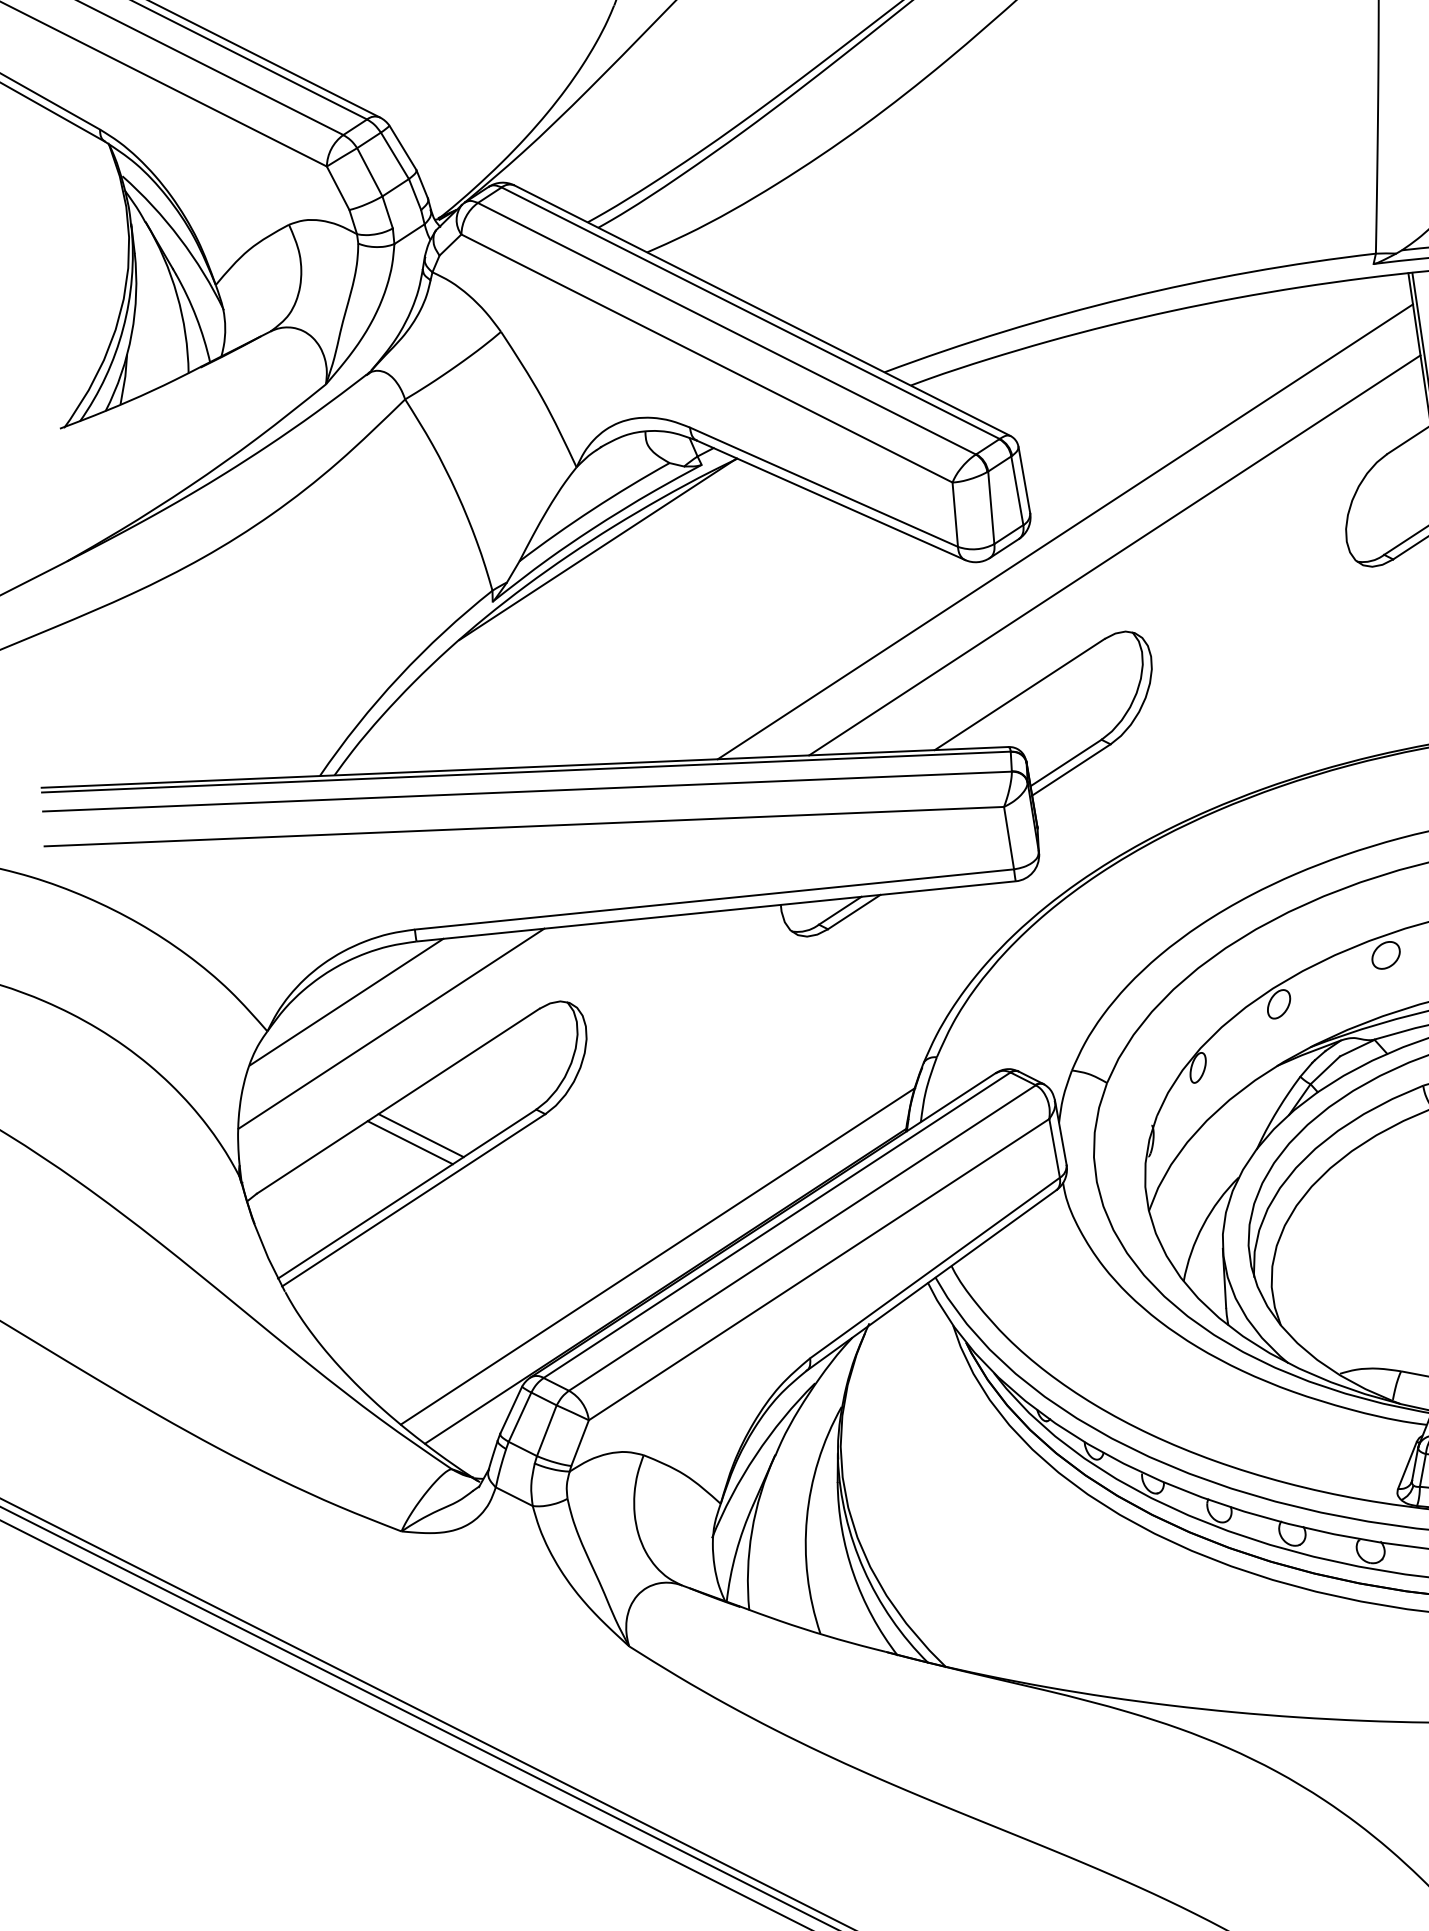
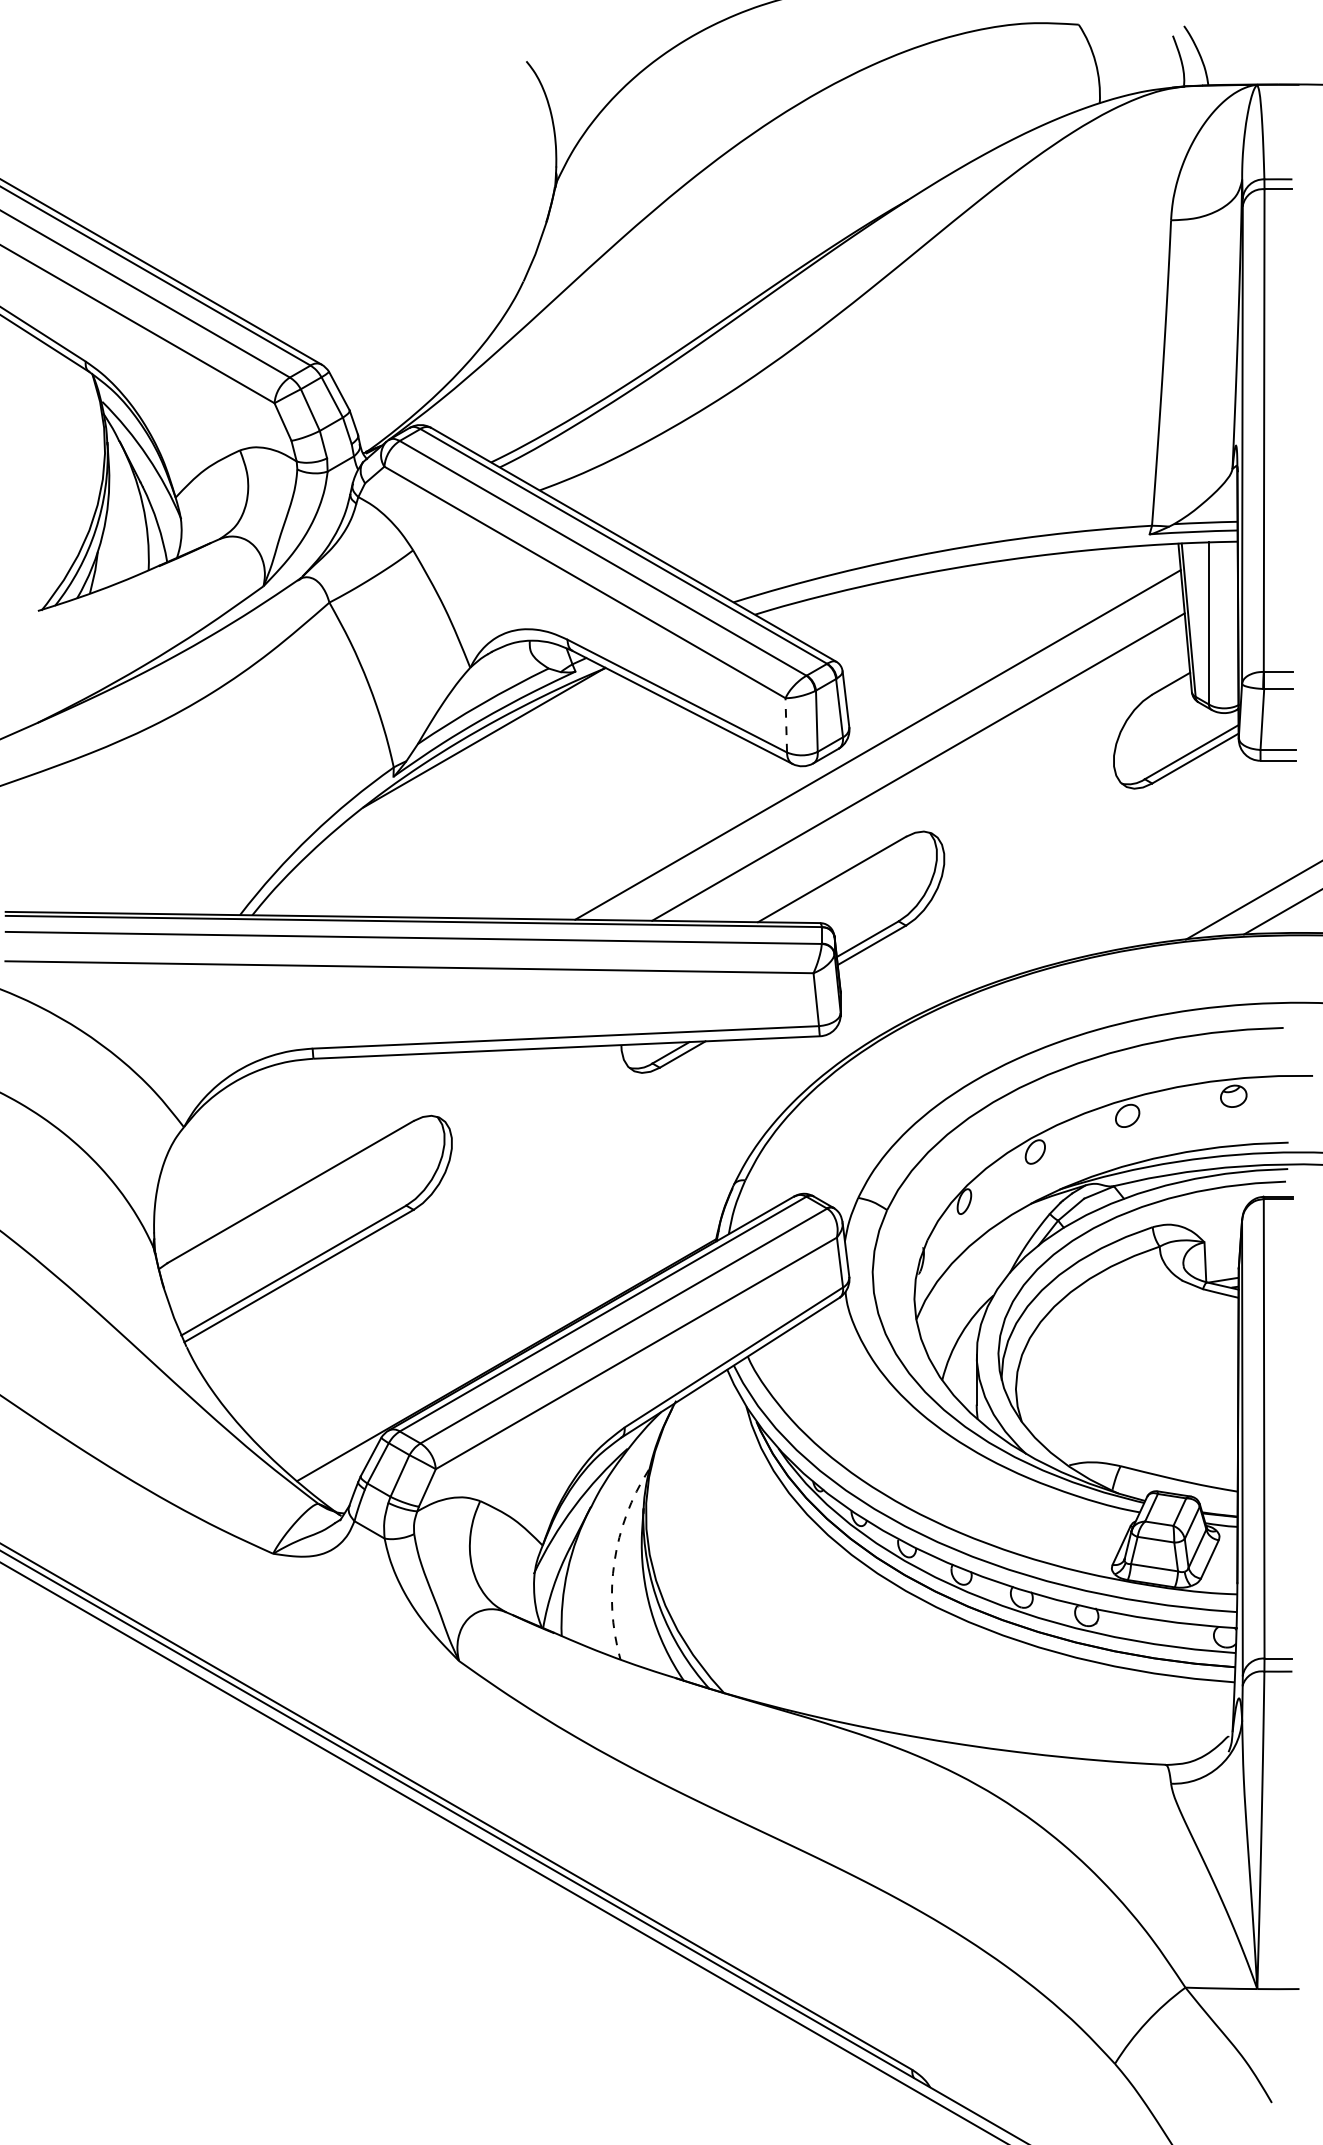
line: (955, 513) -> (786, 724), solid -> dashed
line: (346, 1001) -> (251, 1105), removed
line: (391, 1028) -> (288, 1130), removed
line: (421, 1134) -> (308, 1221), removed
line: (409, 1142) -> (298, 1227), removed
line: (657, 1256) -> (501, 1334), removed
arc: (806, 1517) -> (614, 1561), solid -> dashed

